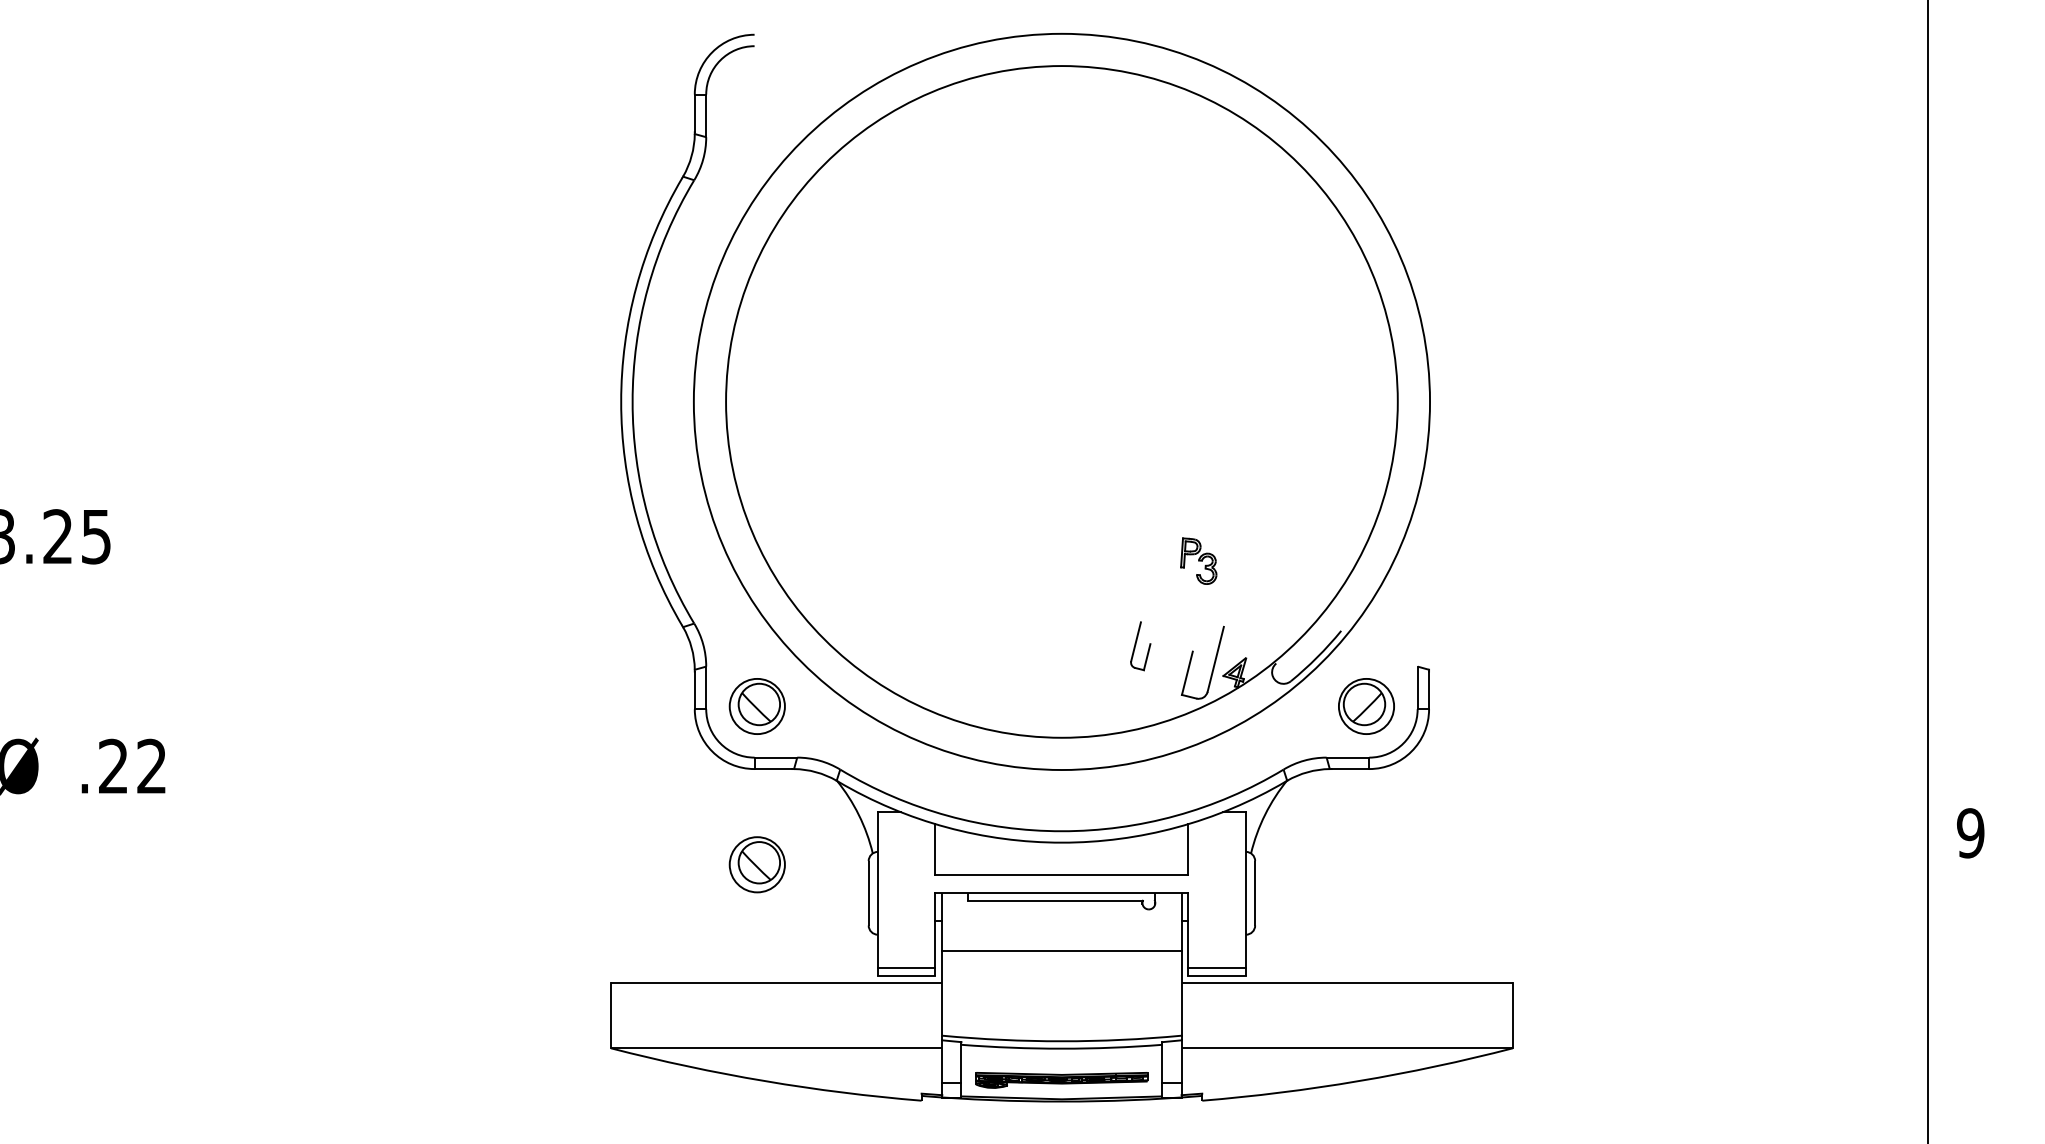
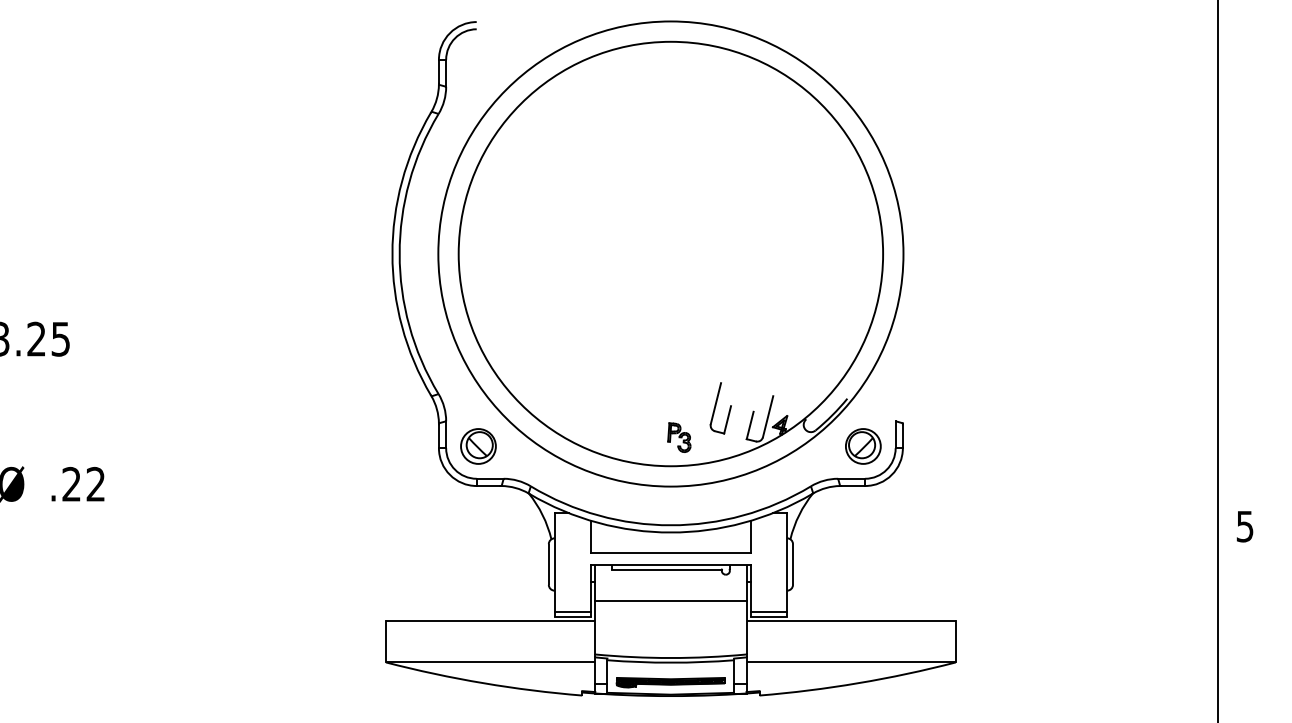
part: (1198, 560) -> (679, 437), moved
part: (1140, 646) -> (720, 408), size x1.67
text: (1969, 833) -> (1244, 526), 9 -> 5
part: (757, 864) -> (478, 546), removed

